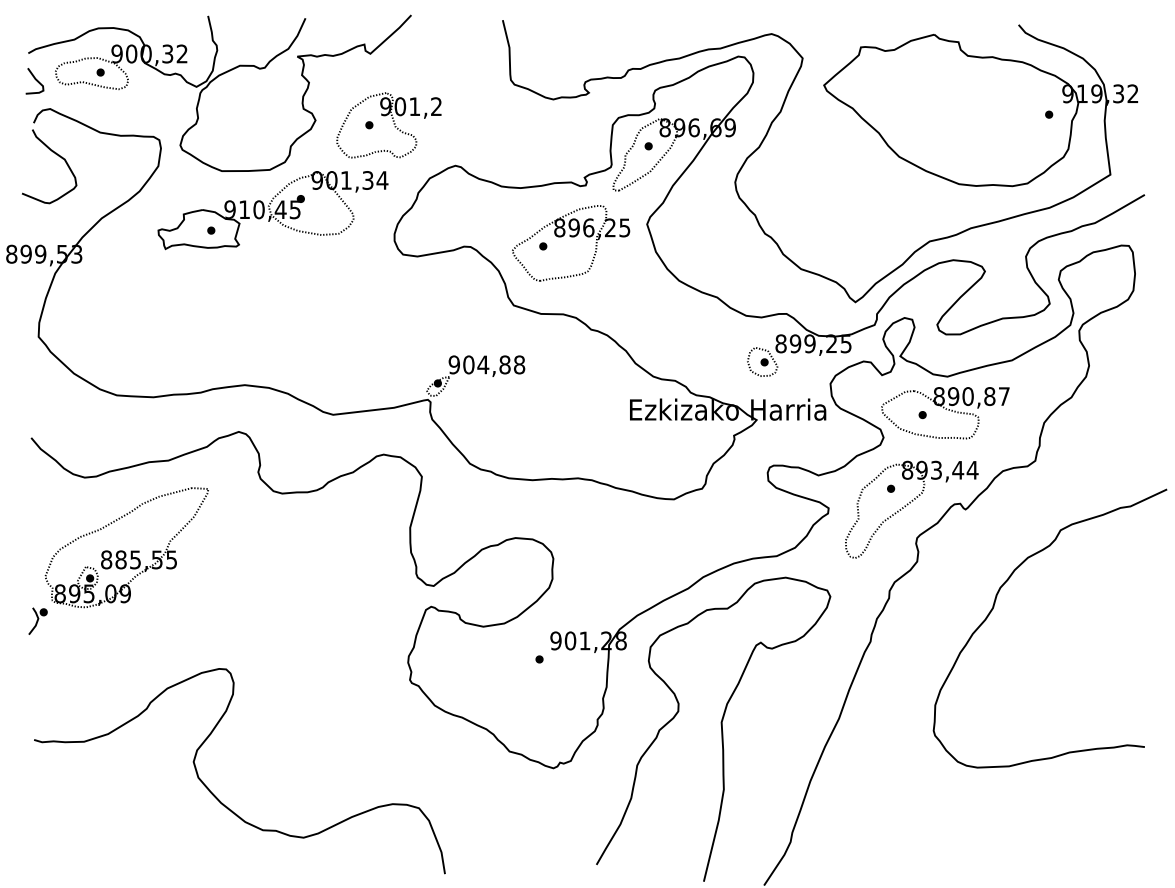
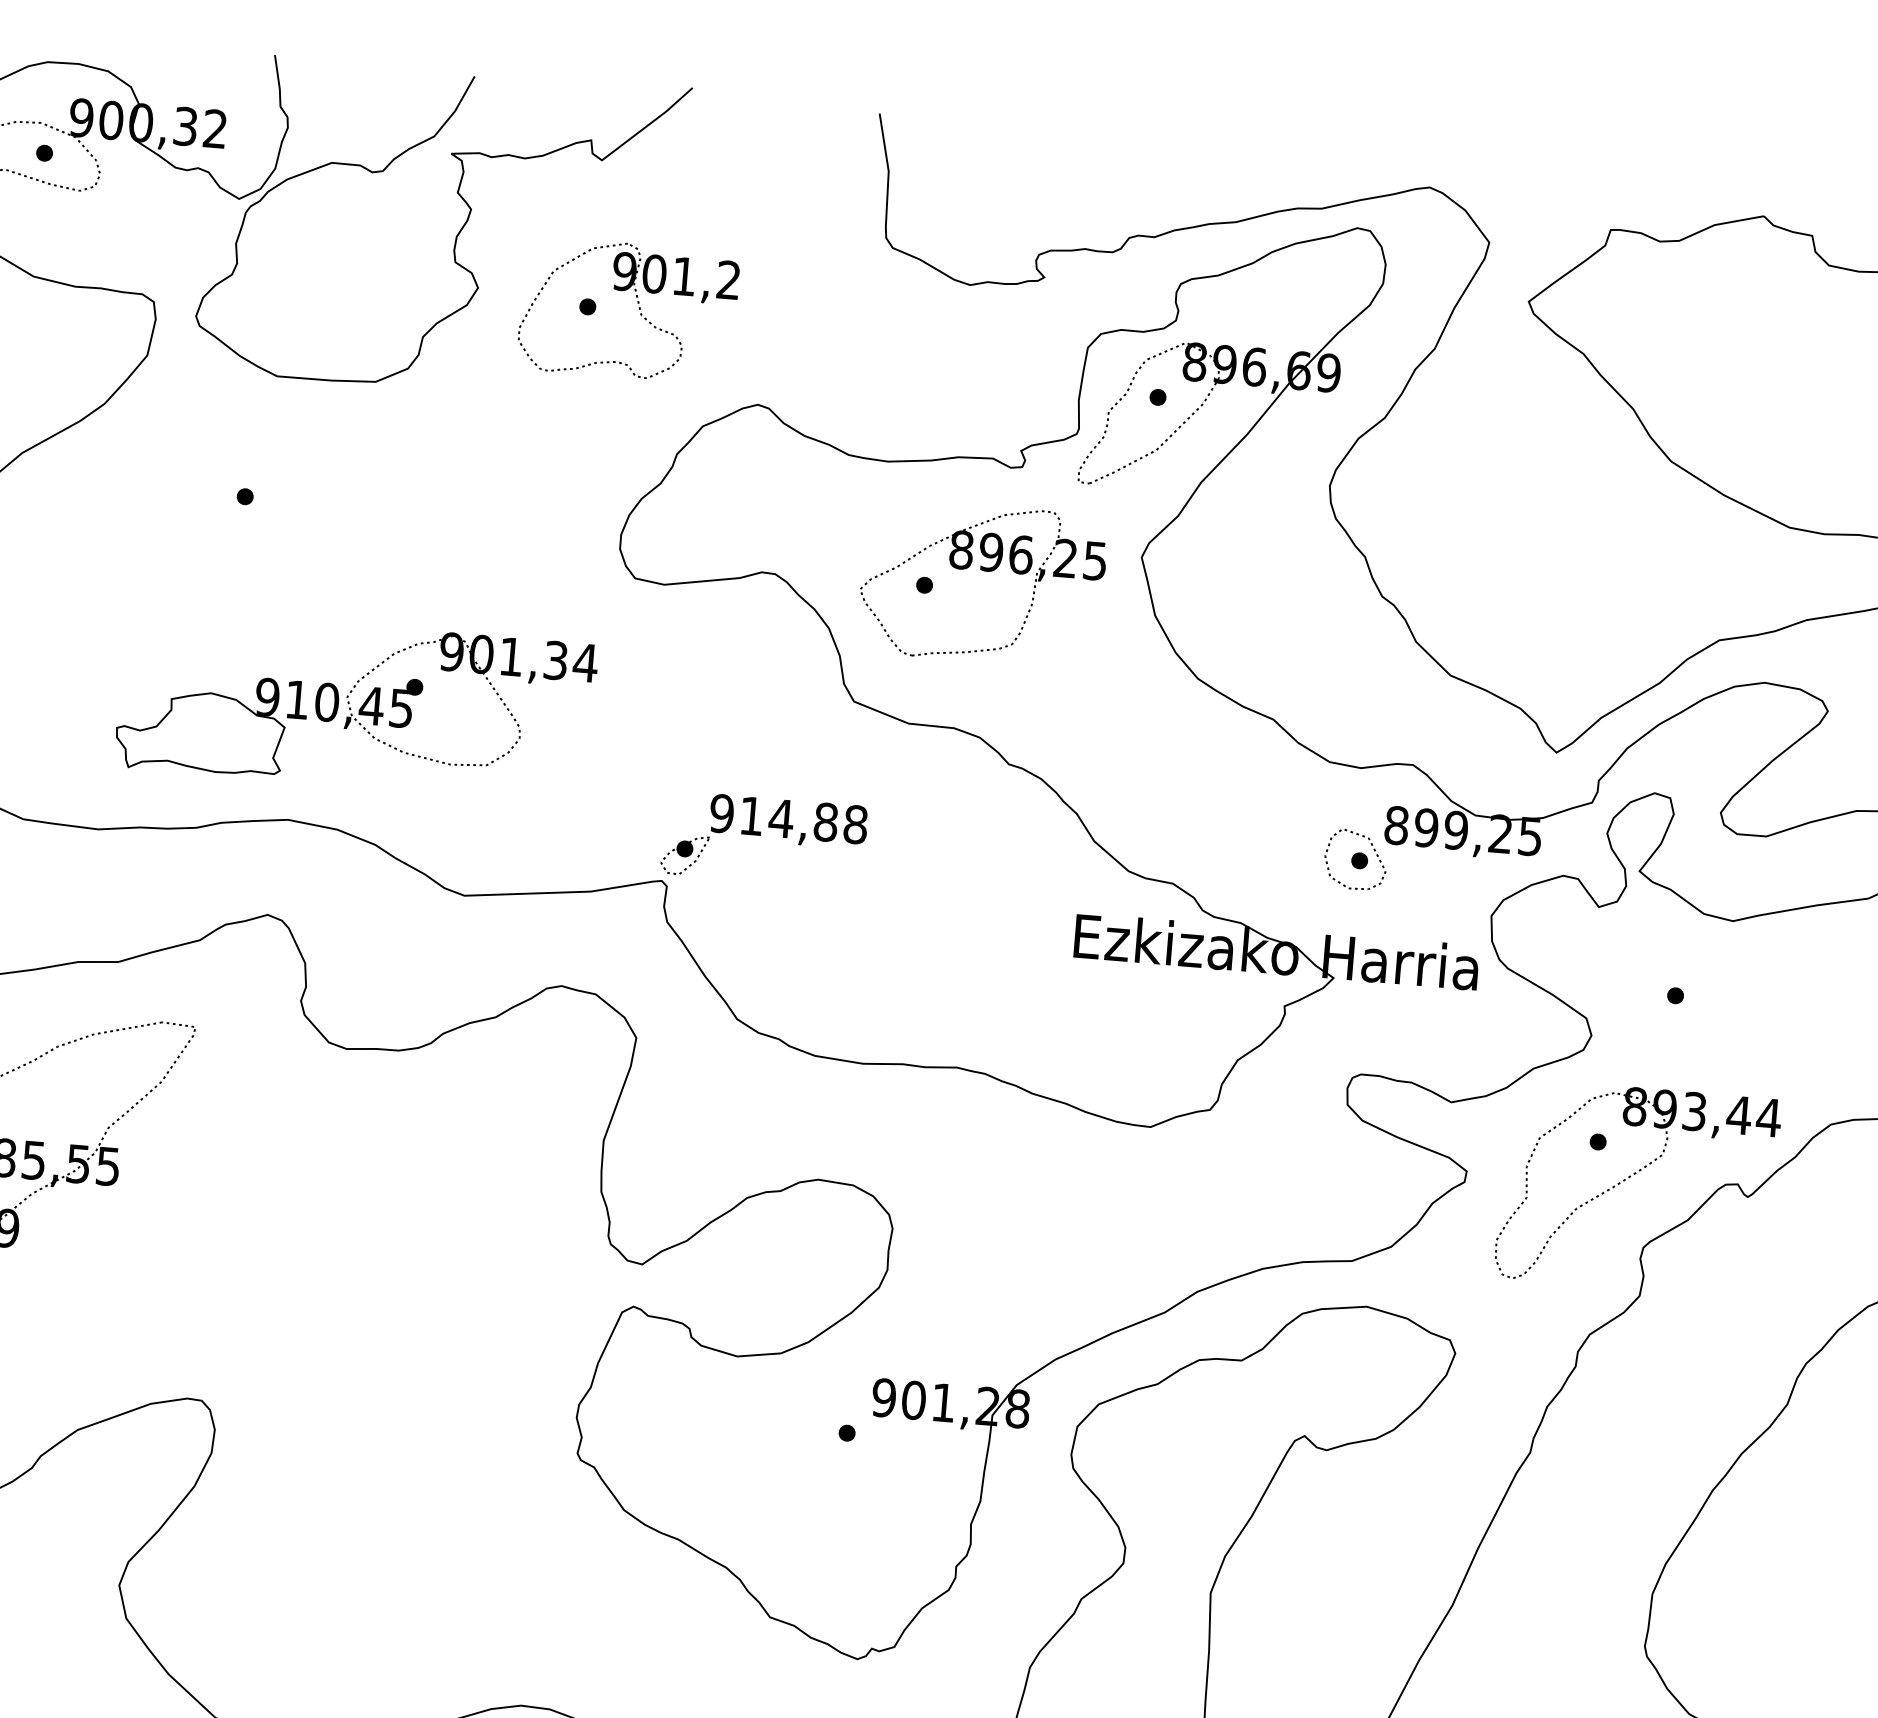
part: (272, 210) -> (354, 706), moved
text: (468, 364) -> (751, 815), 904,88 -> 914,88
part: (945, 413) -> (1722, 996), removed

